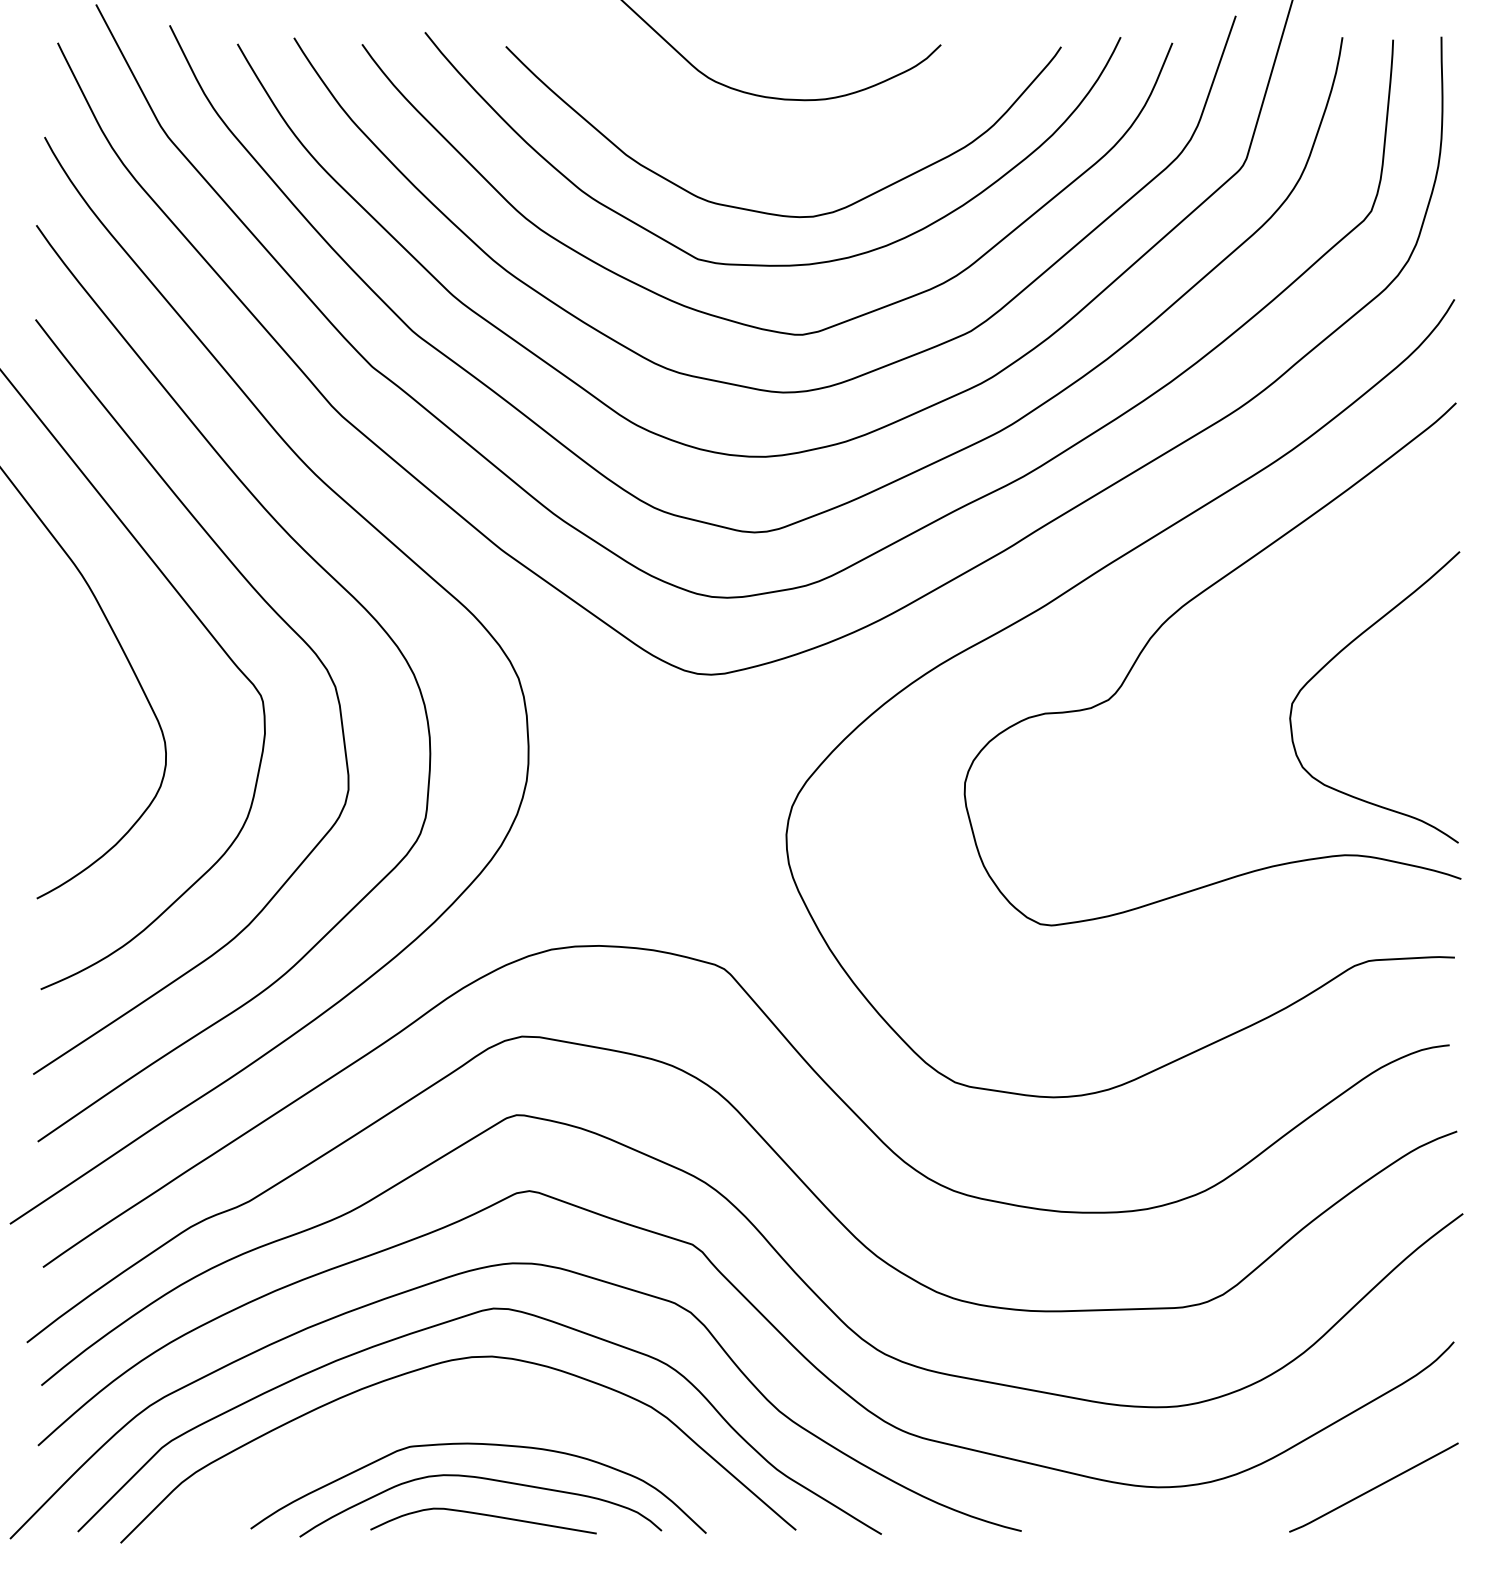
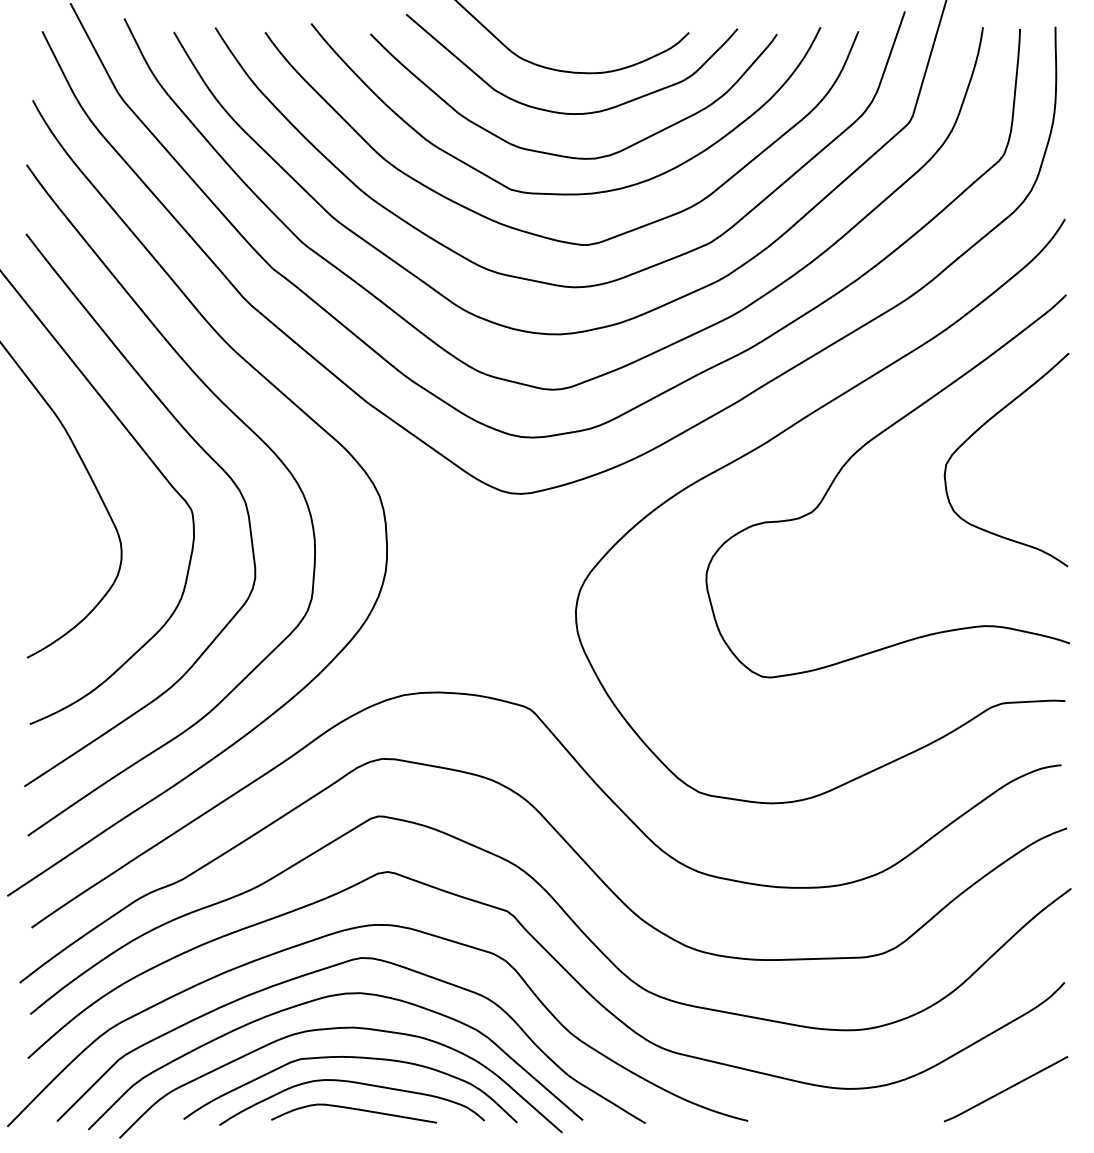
curve: (780, 154) -> (571, 113), added
curve: (1335, 657) -> (977, 430), moved
curve: (461, 1405) -> (337, 1028), added

